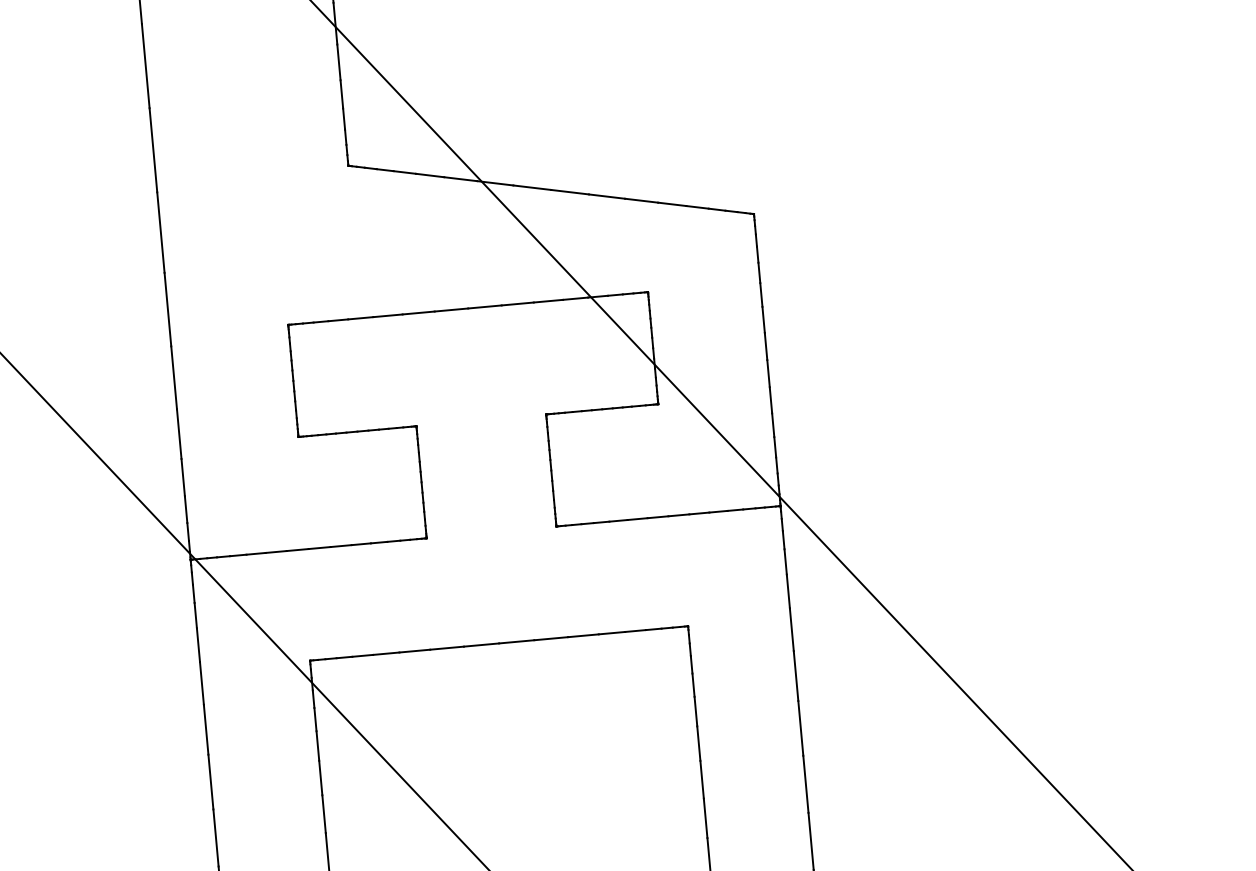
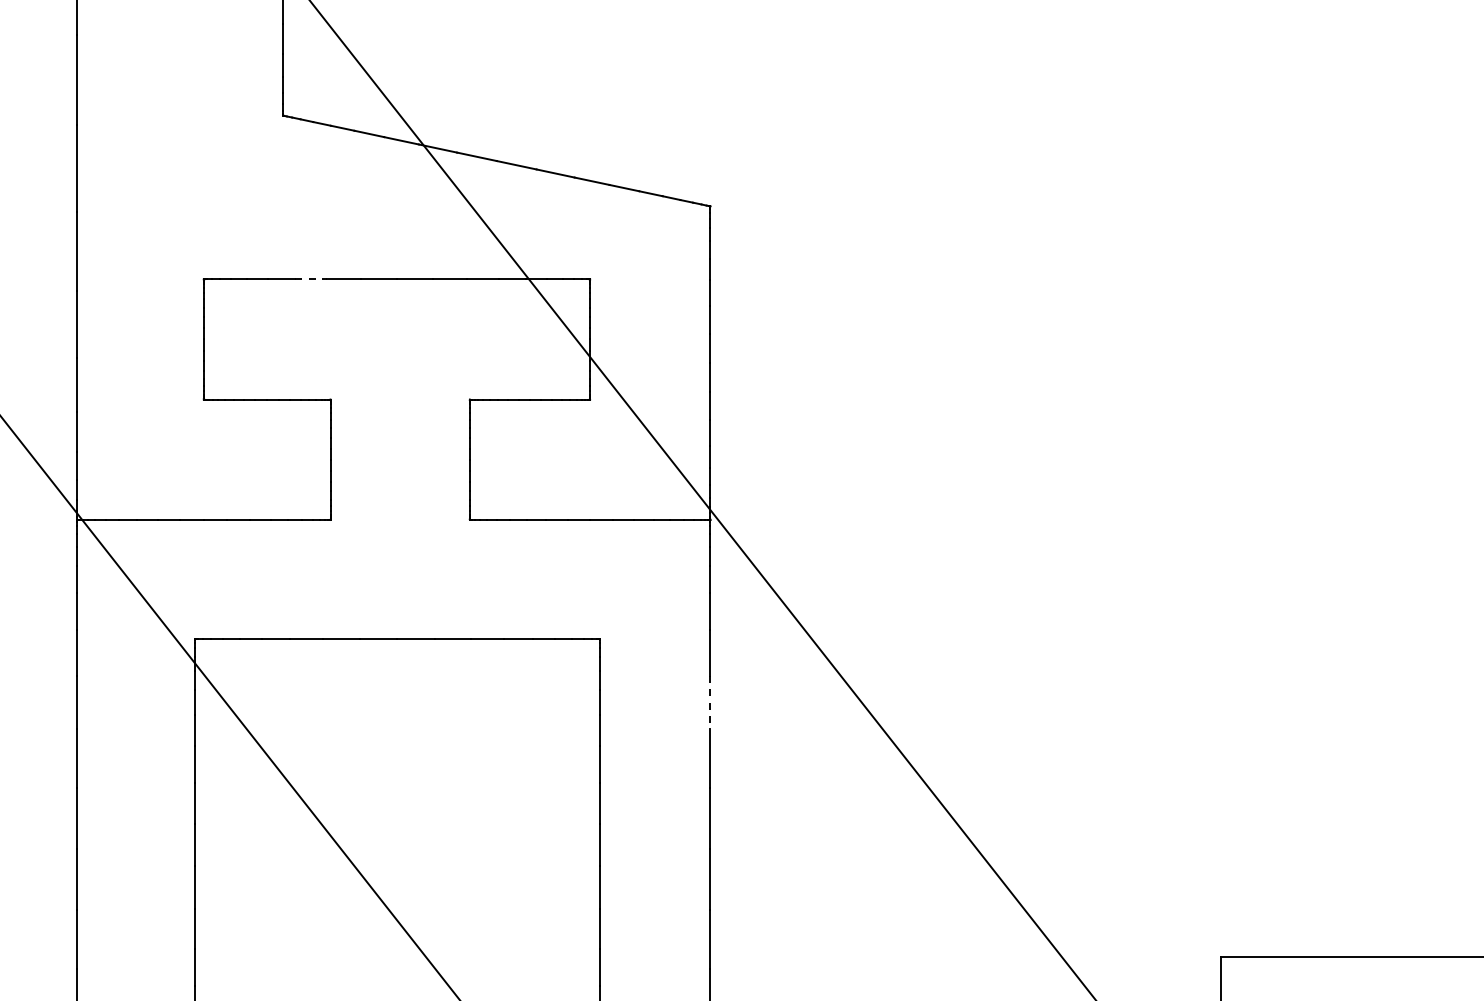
line: (387, 316) -> (310, 279), solid -> dashed
line: (796, 676) -> (710, 702), solid -> dashed

